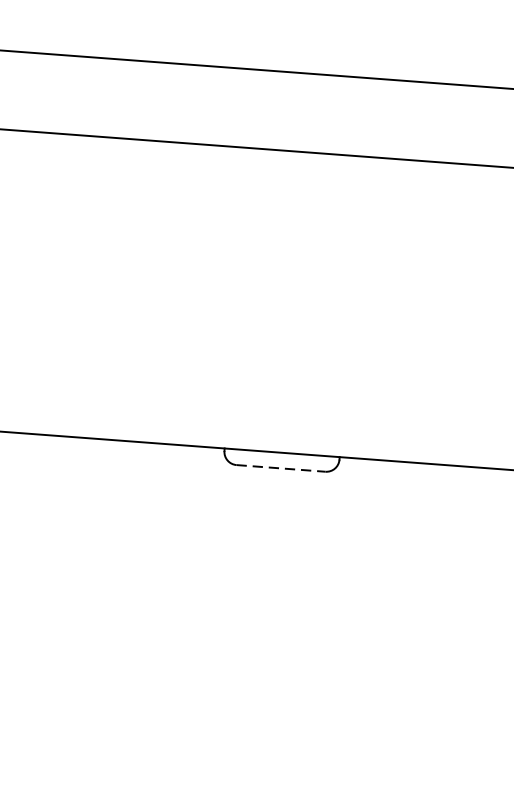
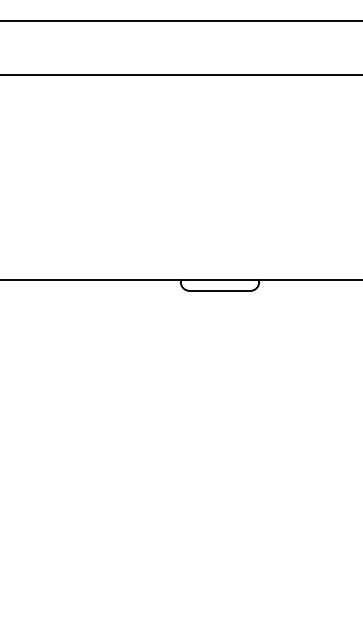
line: (281, 467) -> (220, 290), dashed -> solid

